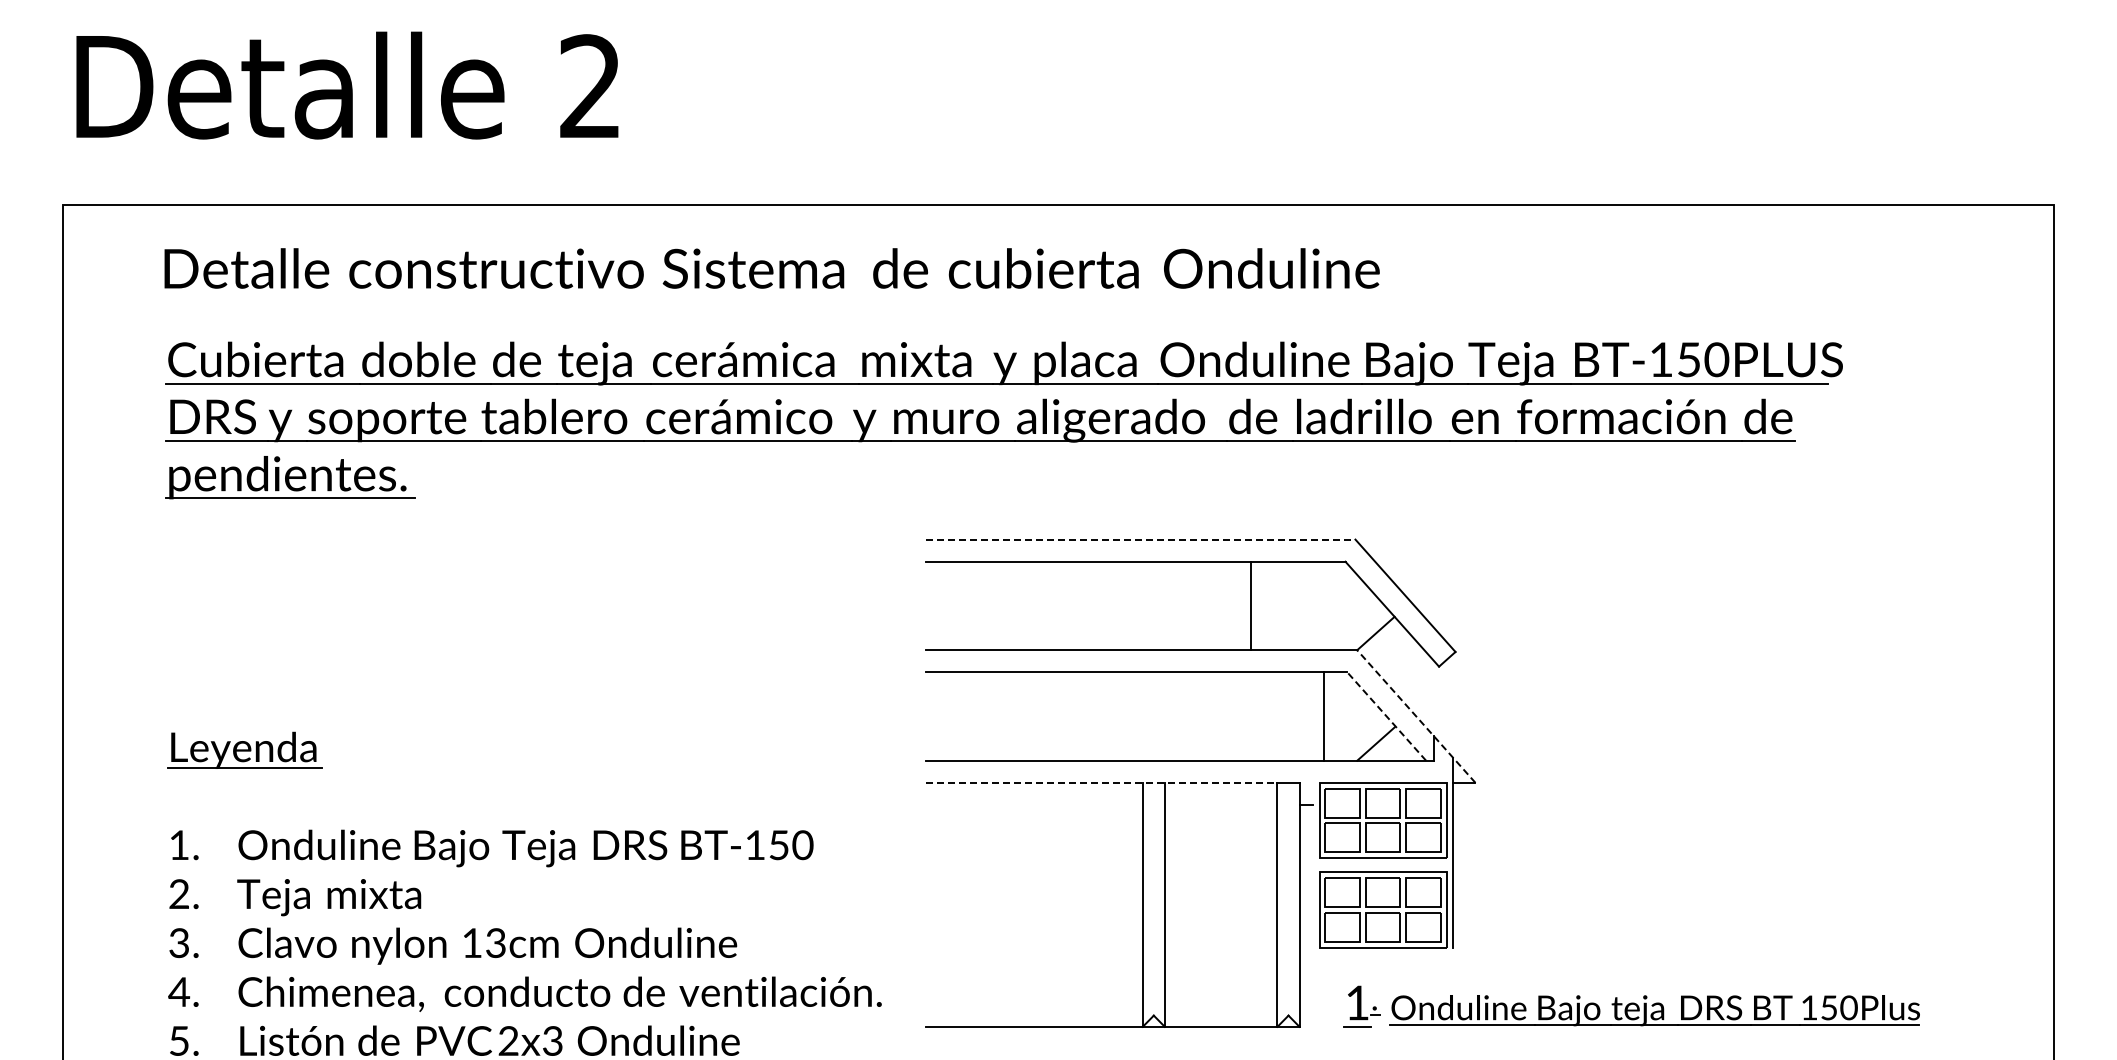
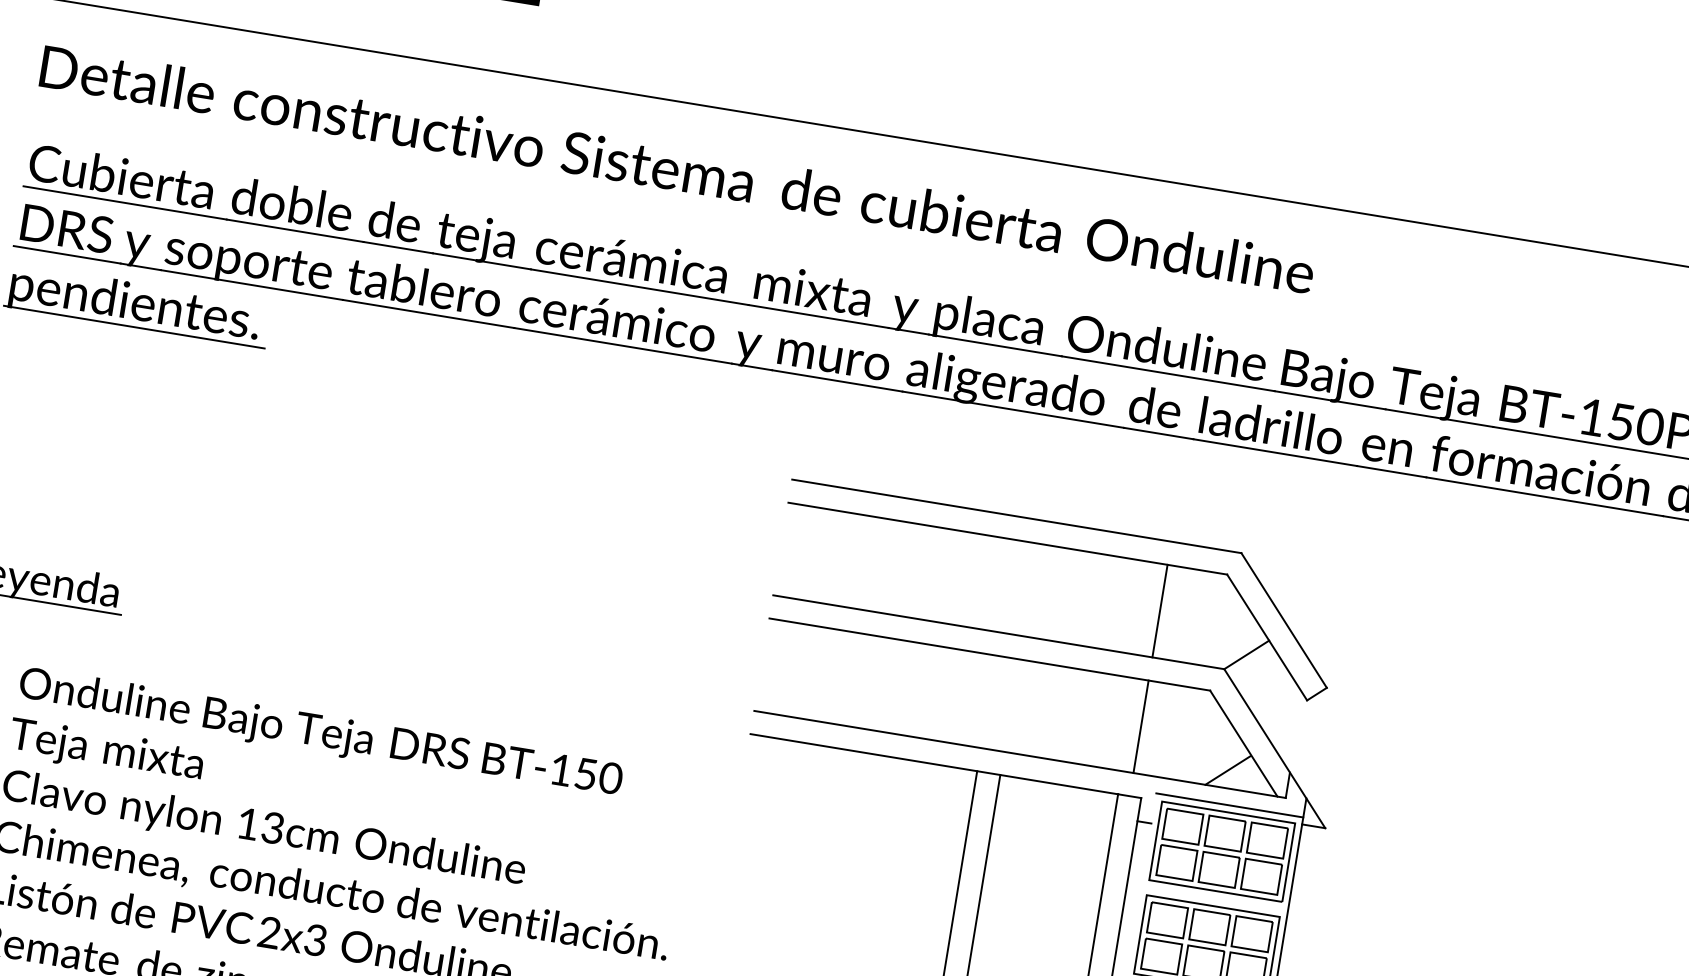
line: (1140, 539) -> (1016, 516), dashed -> solid
line: (1250, 605) -> (1160, 610), moved
line: (1323, 716) -> (1141, 726), moved
line: (1386, 716) -> (1243, 743), dashed -> solid
line: (1416, 716) -> (1274, 748), dashed -> solid
line: (1382, 776) -> (1229, 805), added
line: (1101, 782) -> (934, 763), dashed -> solid

